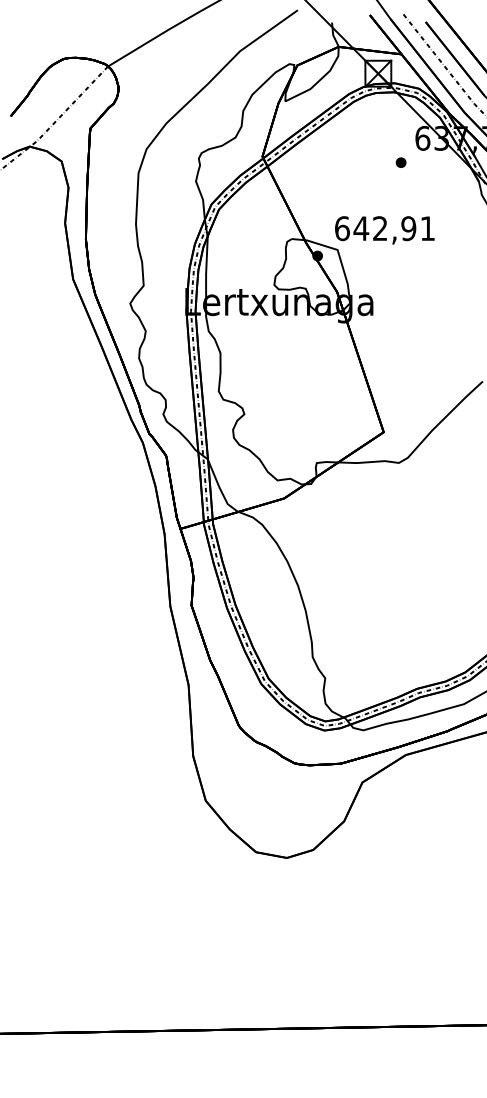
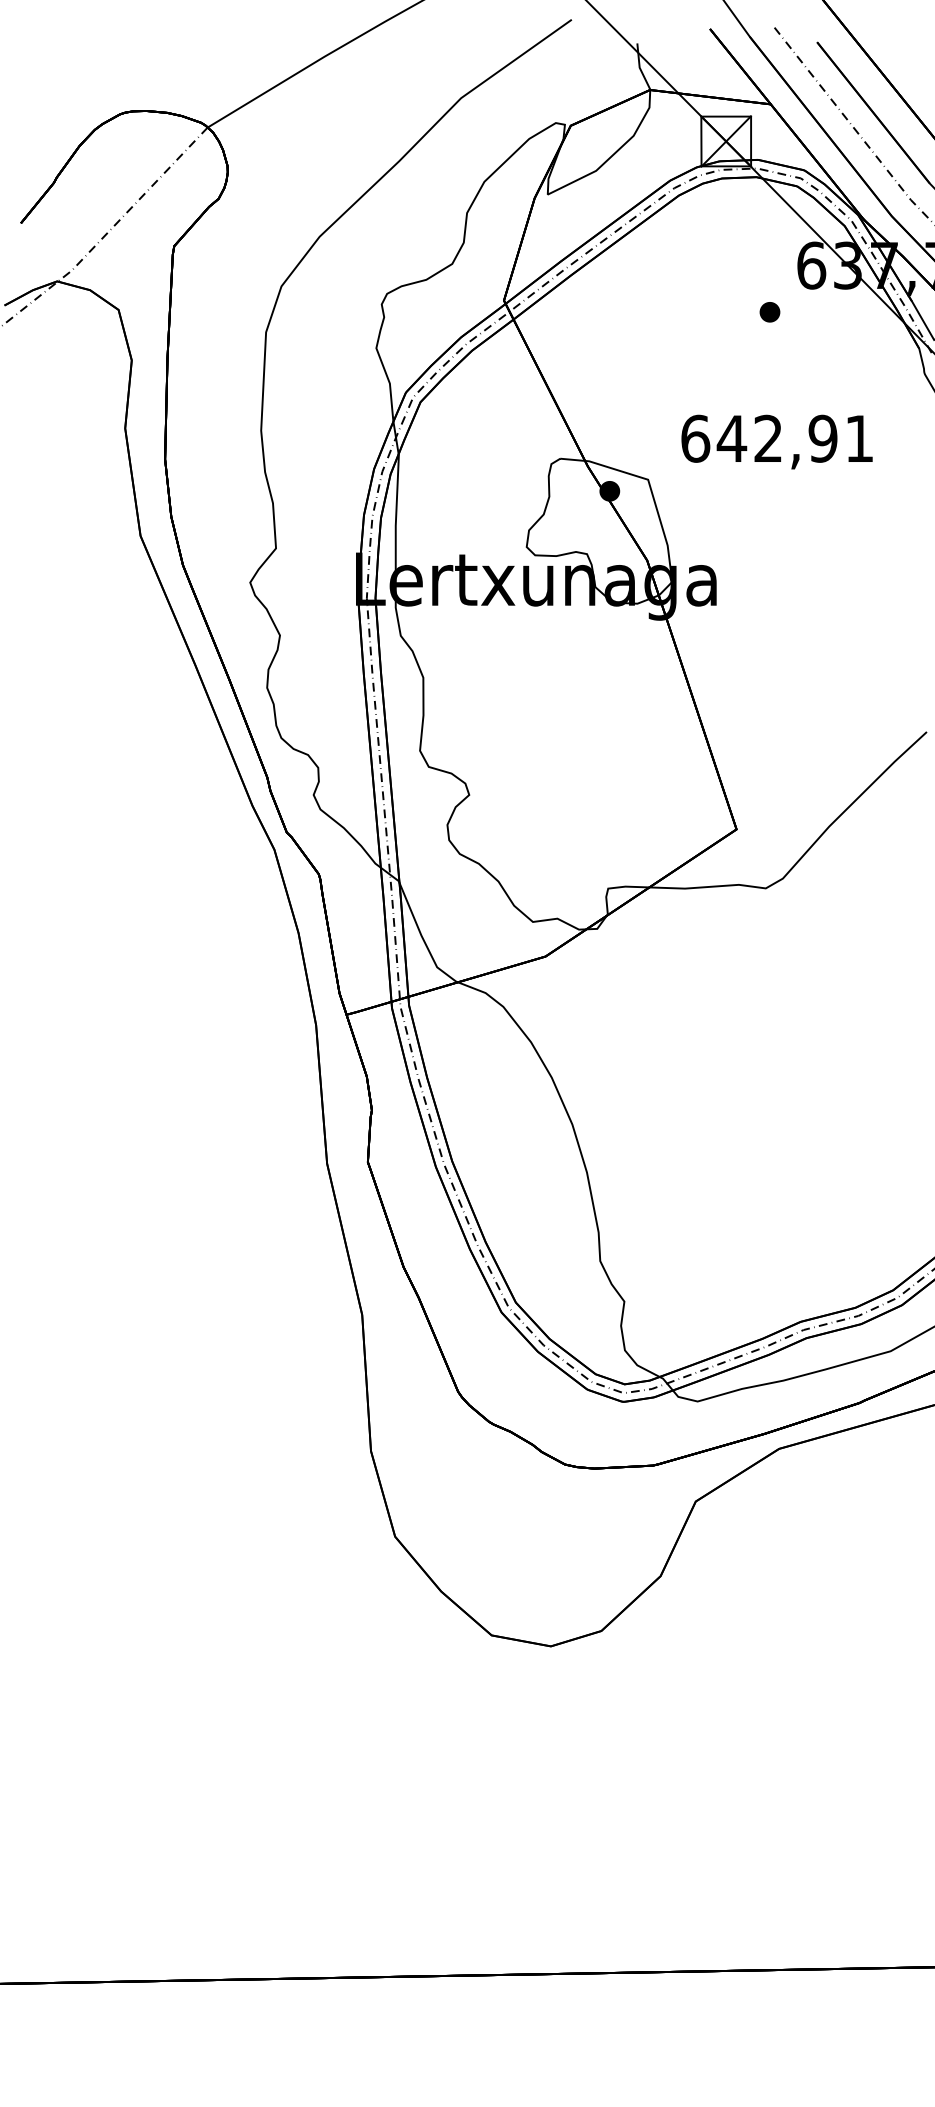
text: (384, 230) -> (776, 442), moved

